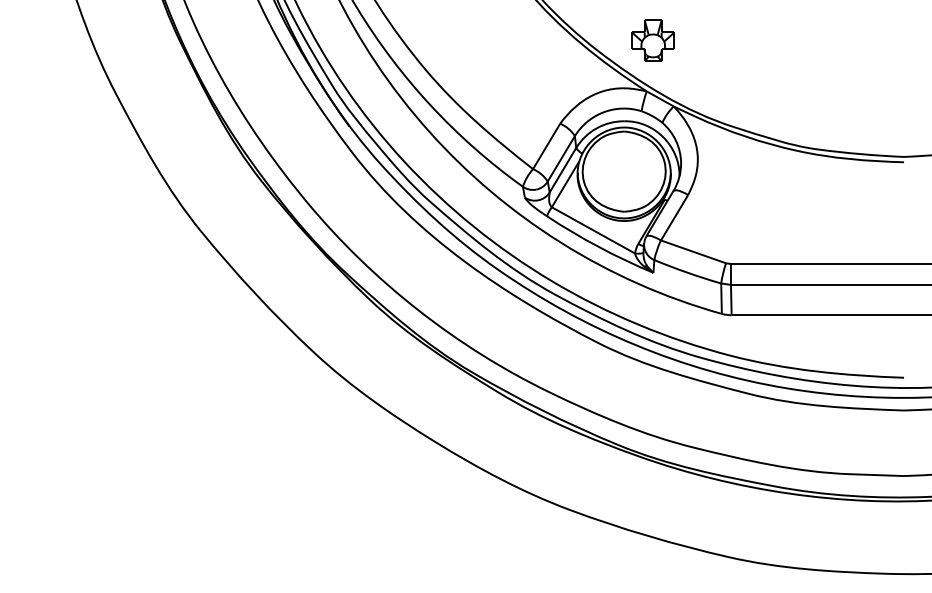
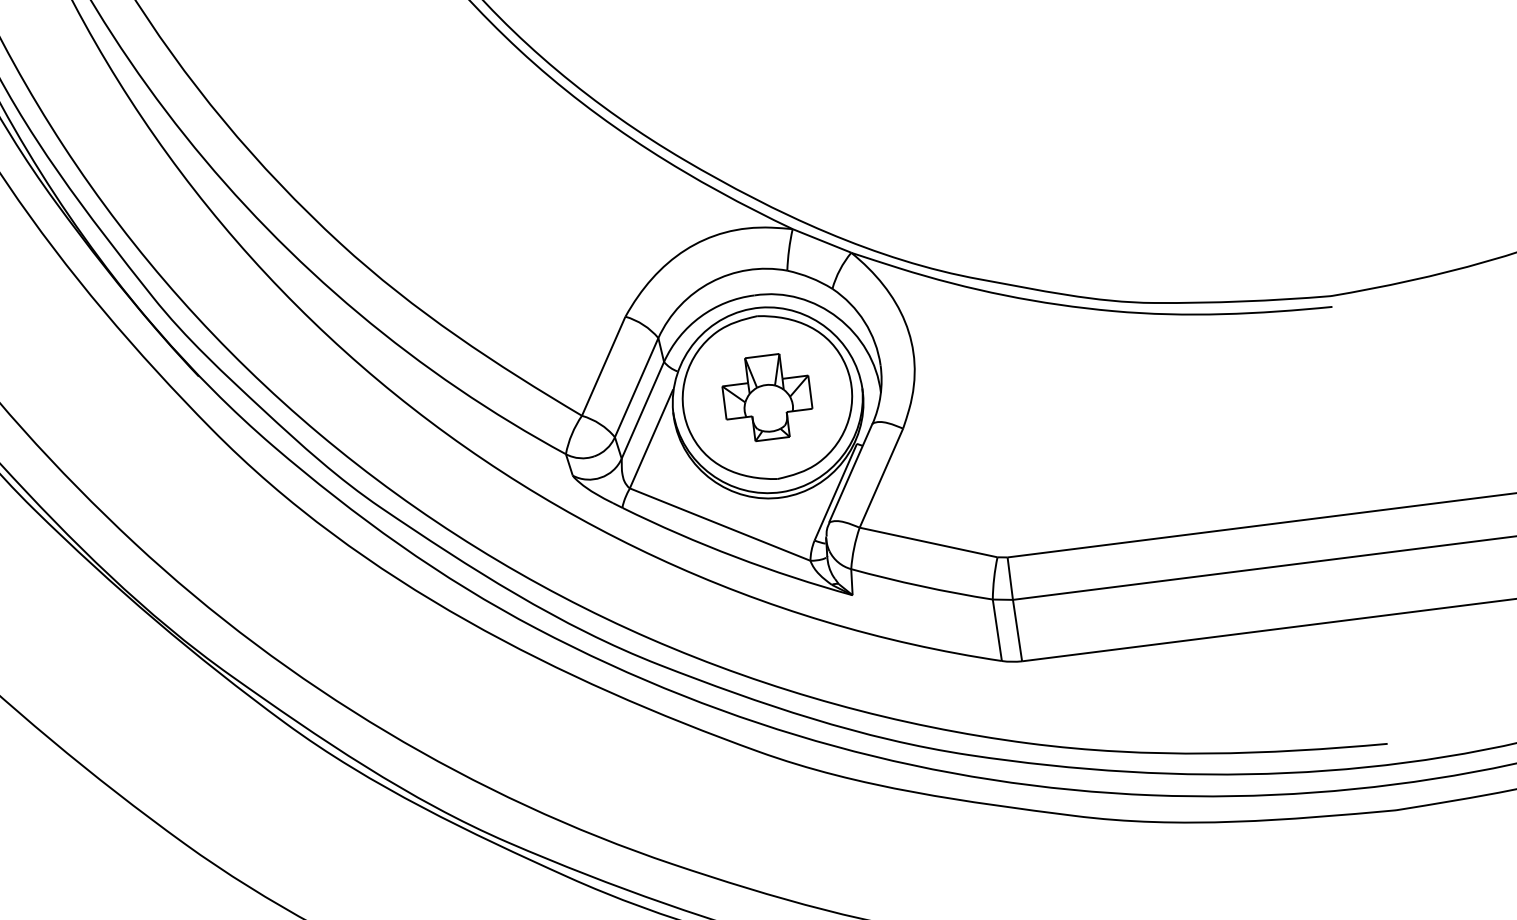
part: (652, 40) -> (765, 397), moved

